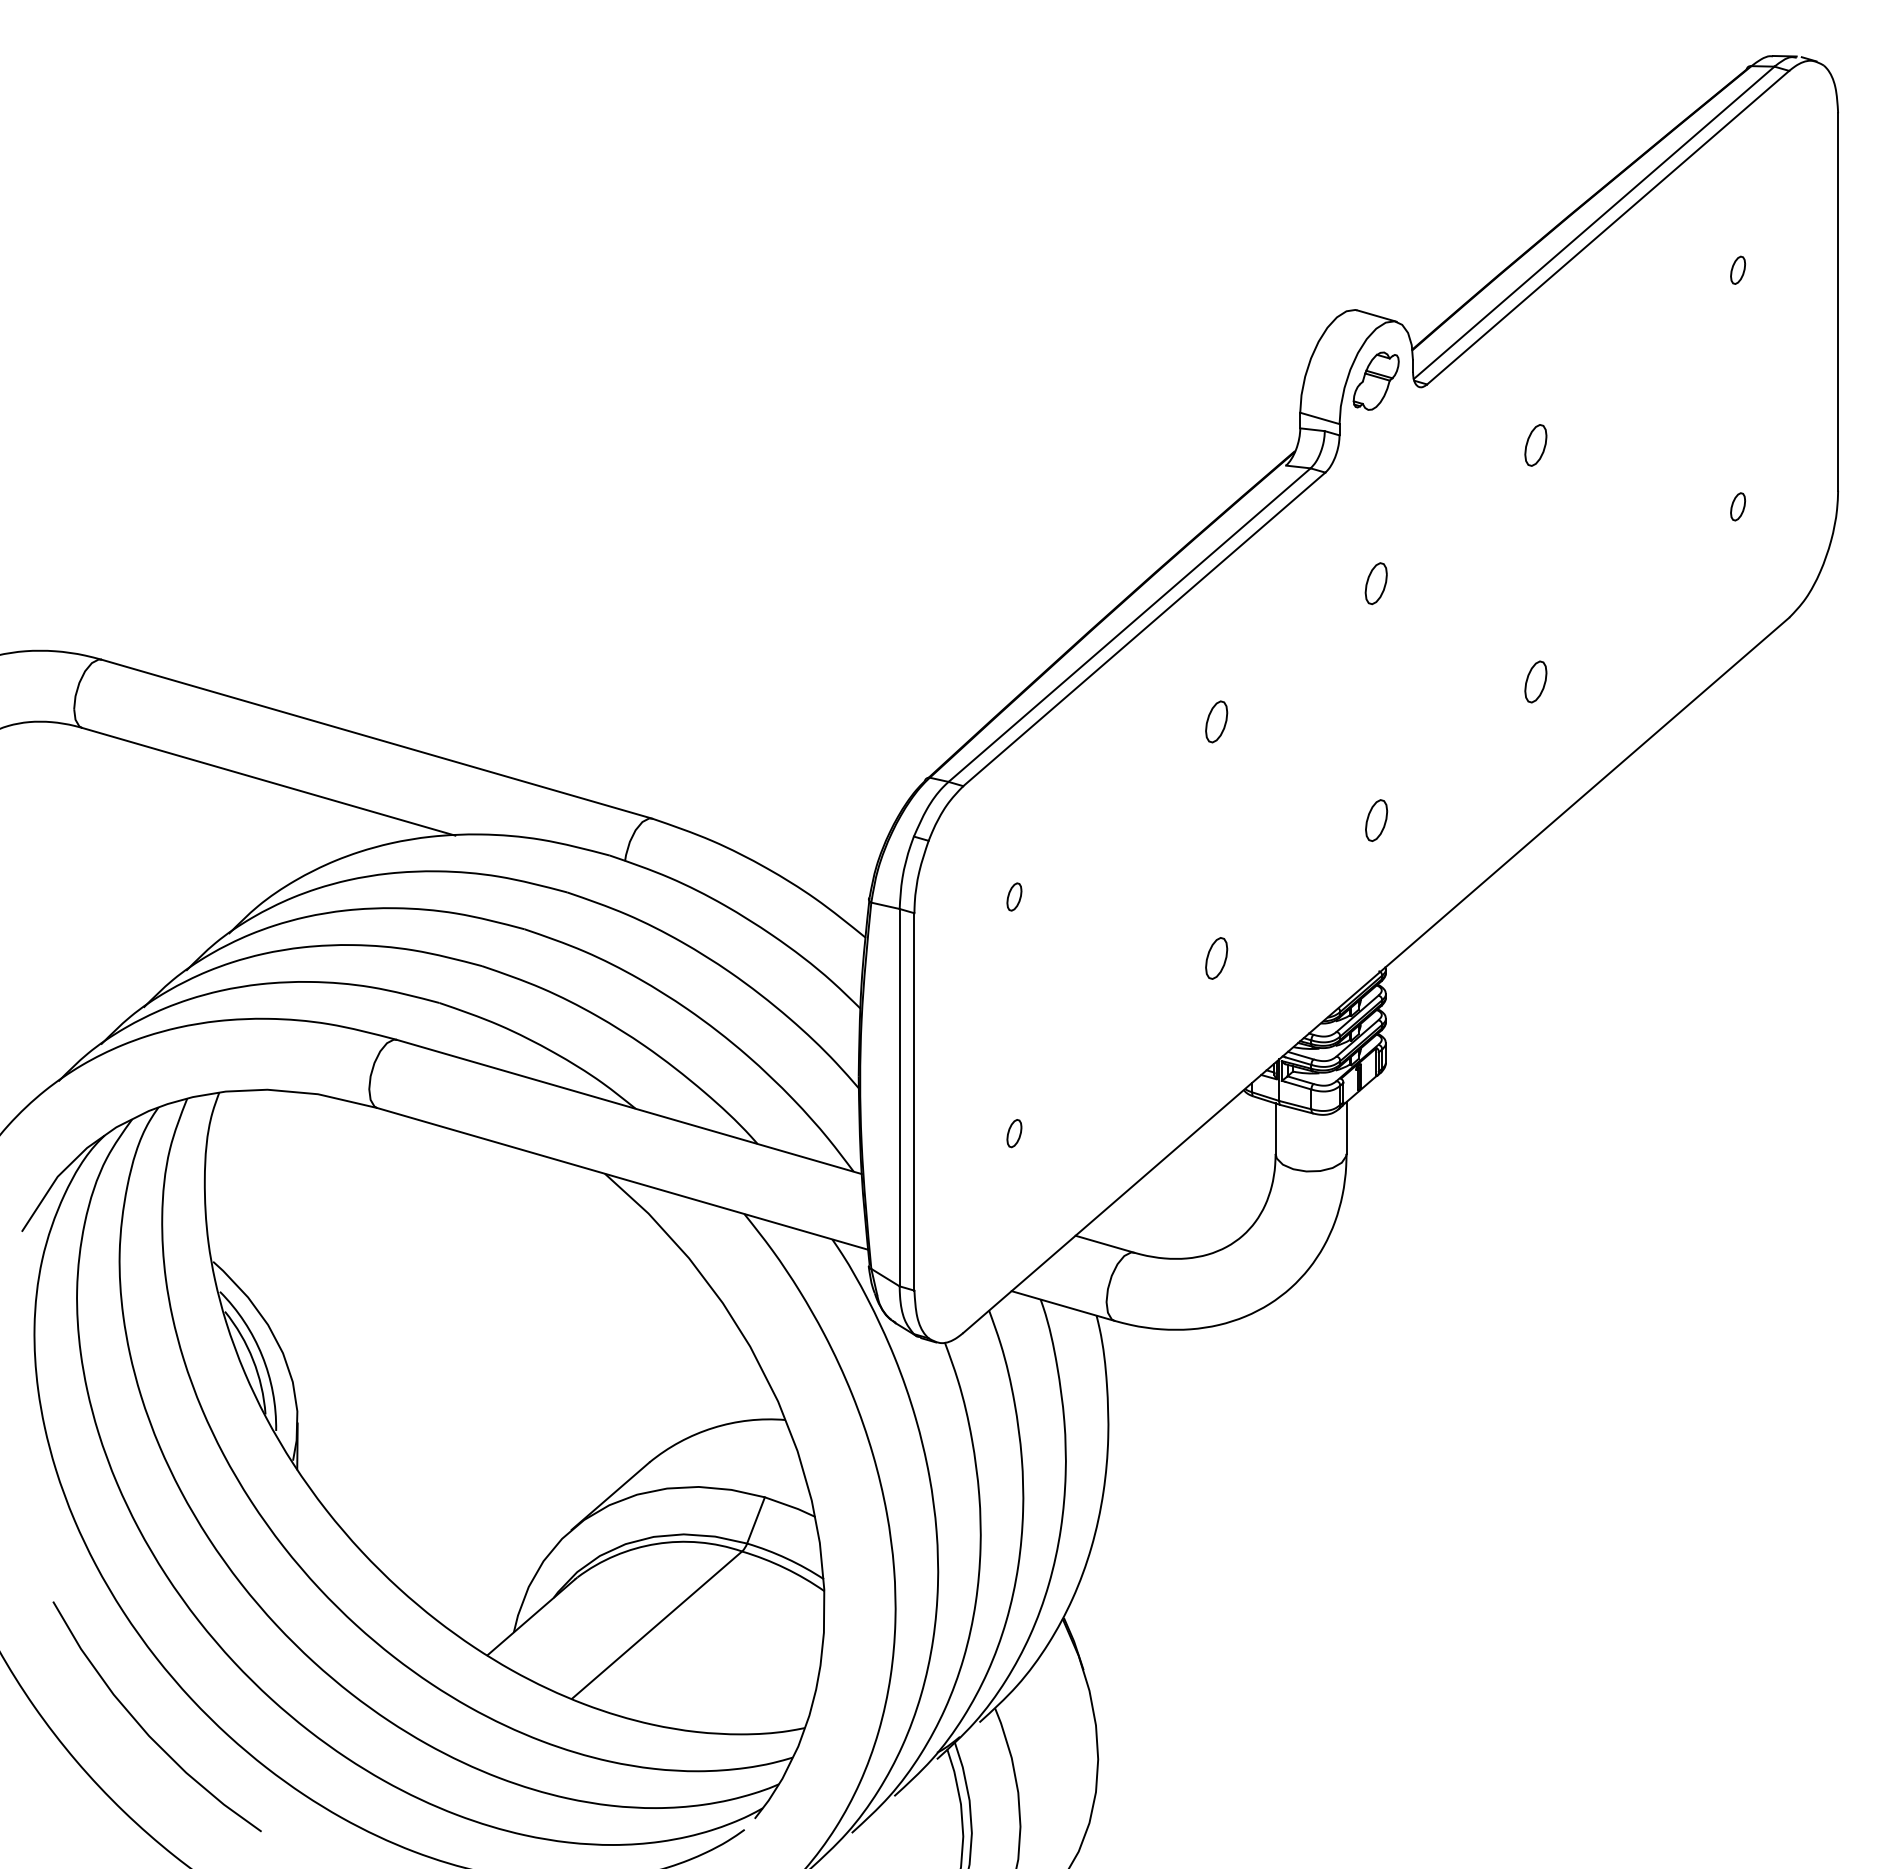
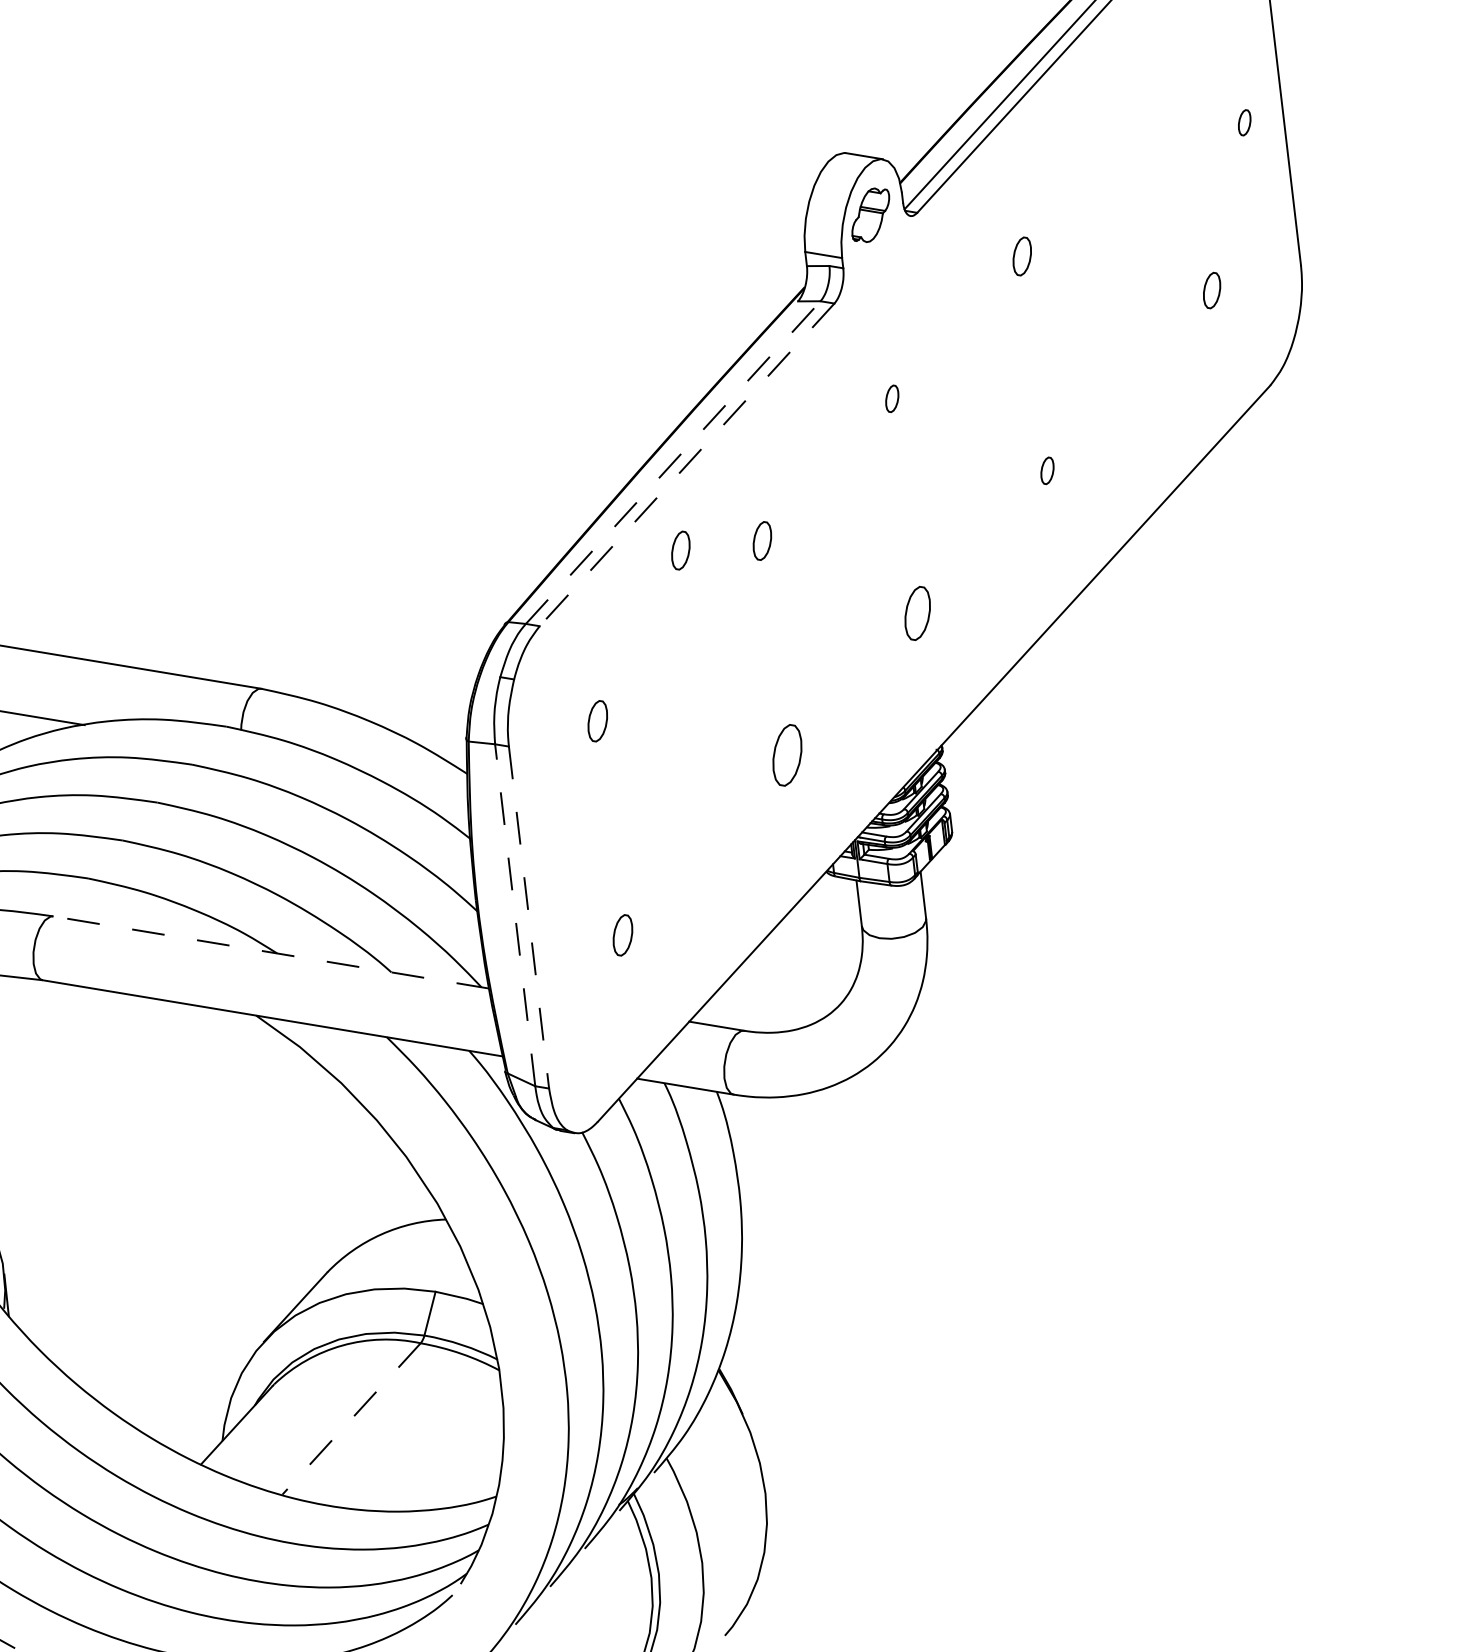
part: (1737, 269) -> (1244, 122), moved
part: (1737, 506) -> (1211, 290), size x1.4
part: (1375, 583) -> (891, 398), size x0.7
line: (1129, 624) -> (673, 462), solid -> dashed
line: (1143, 629) -> (686, 465), solid -> dashed
part: (1535, 681) -> (1047, 470), size x0.7
part: (1126, 721) -> (680, 550), added
part: (1376, 820) -> (917, 613), size x1.4
part: (1014, 896) -> (597, 720), size x1.6
part: (1216, 958) -> (787, 755), size x1.6
line: (899, 1097) -> (515, 915), solid -> dashed
line: (914, 1101) -> (529, 917), solid -> dashed
line: (629, 1106) -> (271, 952), solid -> dashed
part: (1014, 1133) -> (623, 935), size x1.6
line: (656, 1625) -> (351, 1419), solid -> dashed

